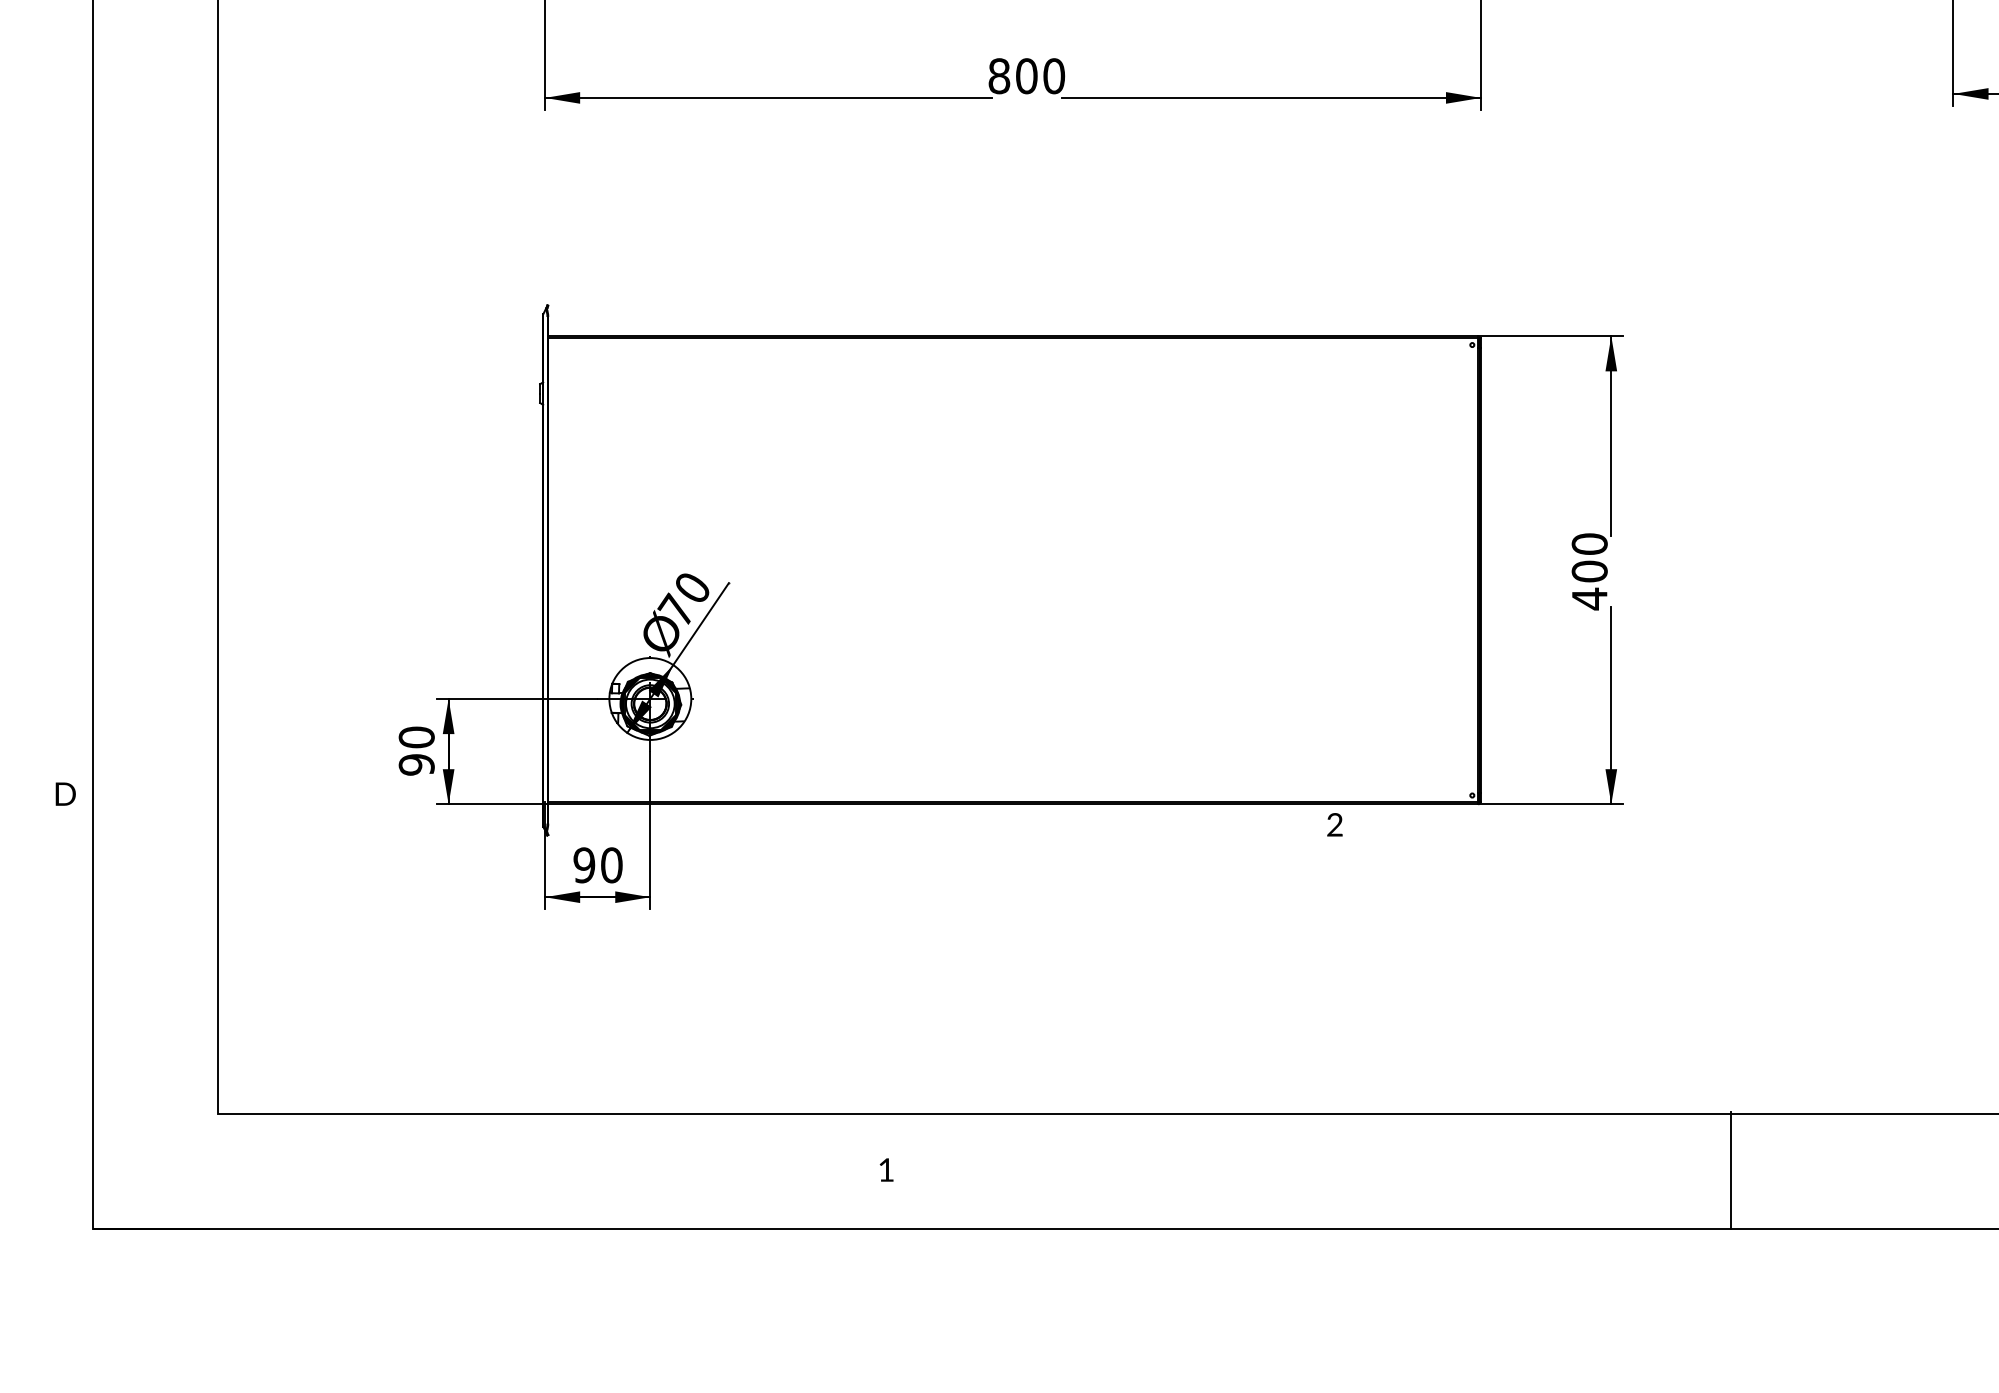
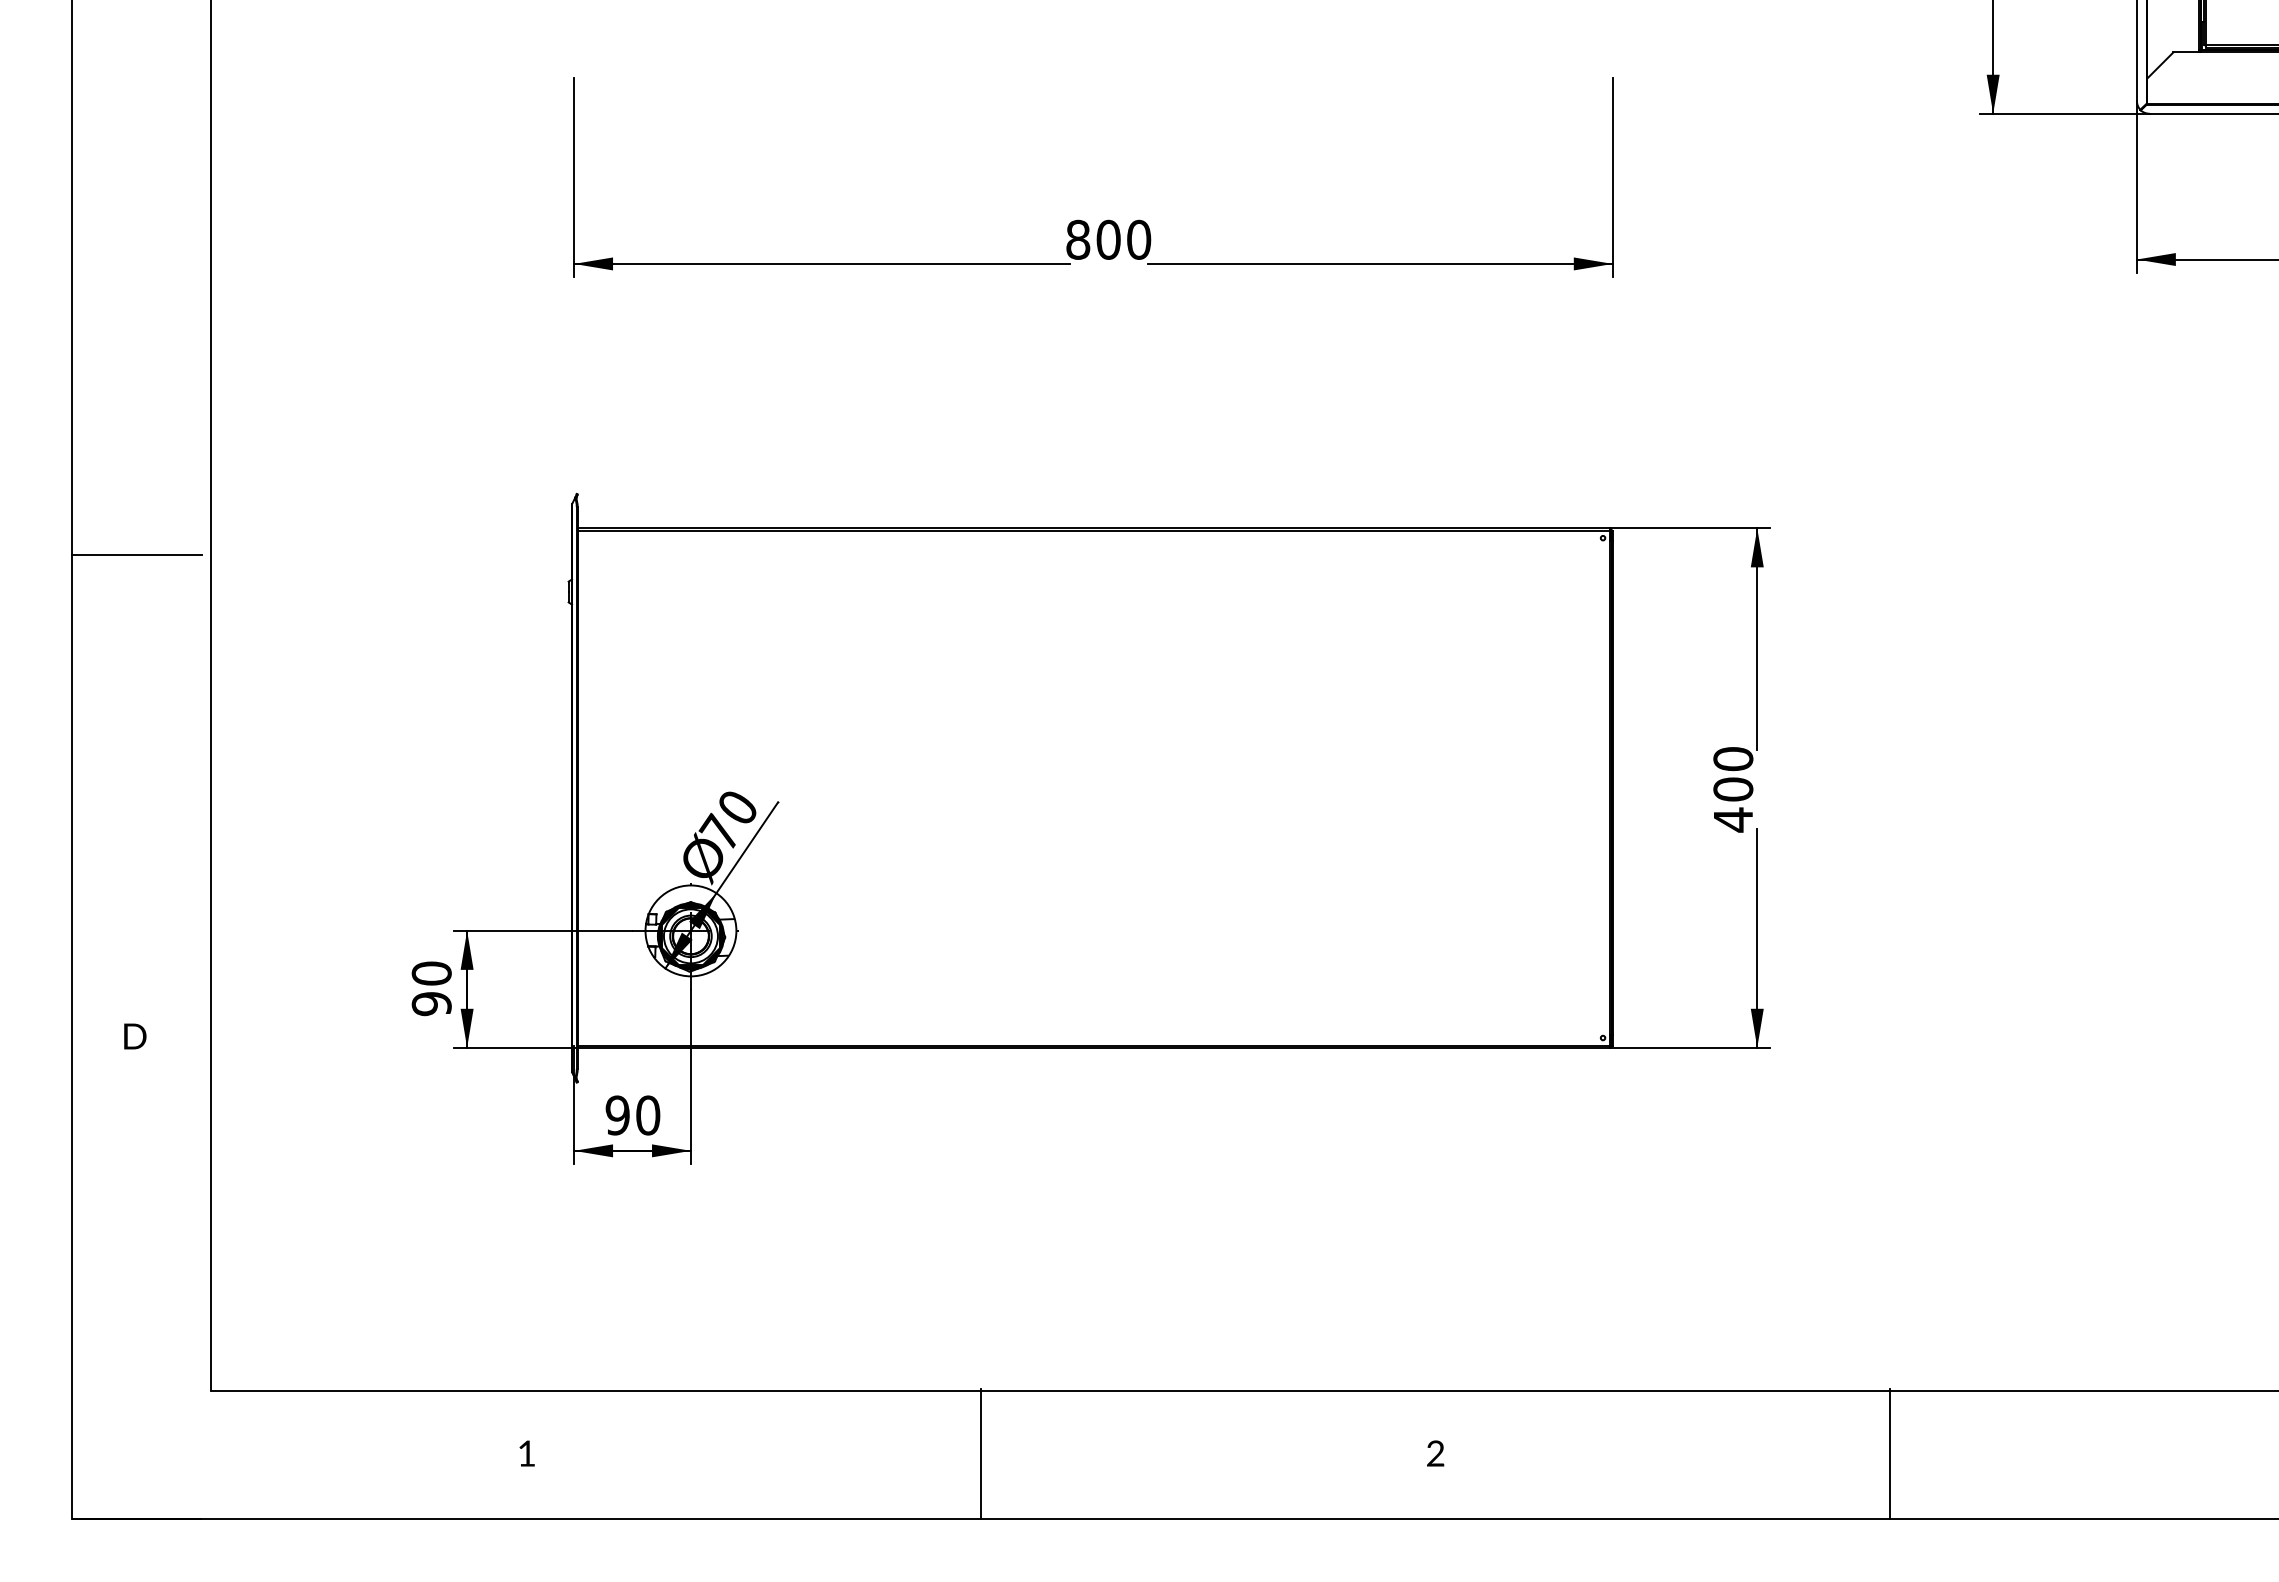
line: (151, 359) -> (137, 554), added
text: (65, 794) -> (135, 1036), moved
text: (1334, 824) -> (1435, 1453), moved
text: (886, 1169) -> (526, 1453), moved
line: (912, 1169) -> (981, 1453), added

